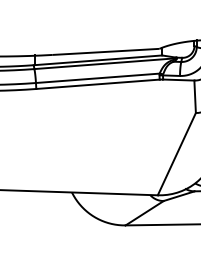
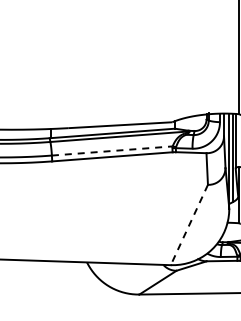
line: (98, 78) -> (112, 151), solid -> dashed
line: (176, 154) -> (189, 225), solid -> dashed

